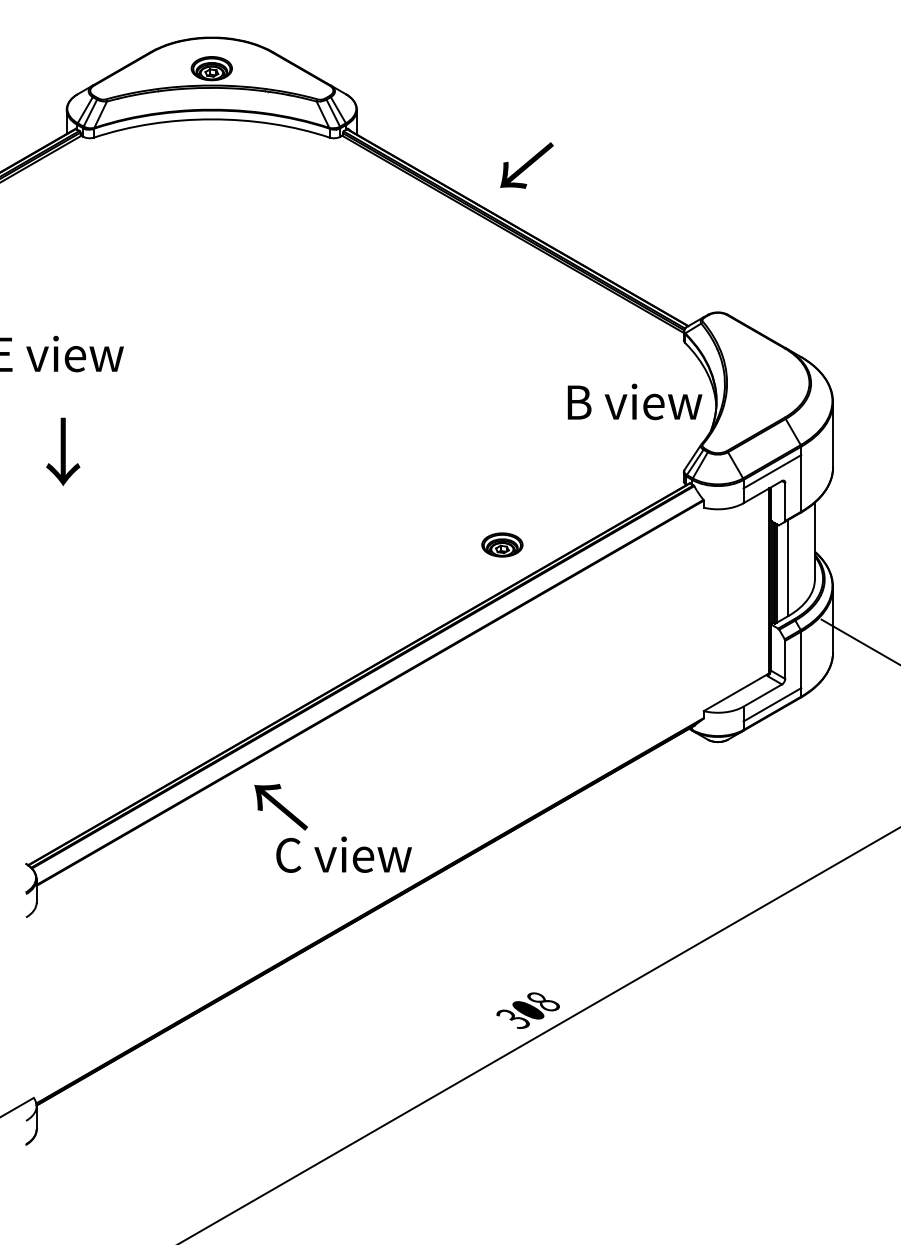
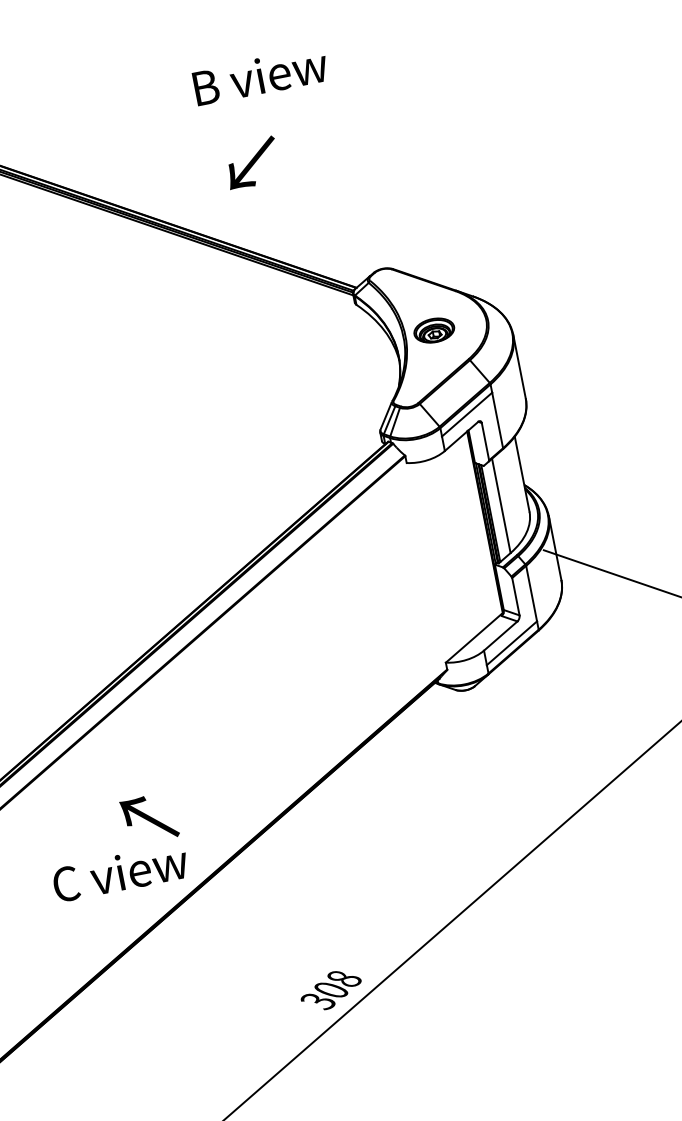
text: (526, 165) -> (251, 163), moved
text: (634, 401) -> (260, 75), moved
part: (502, 544) -> (434, 330), moved
text: (280, 807) -> (149, 819), moved

